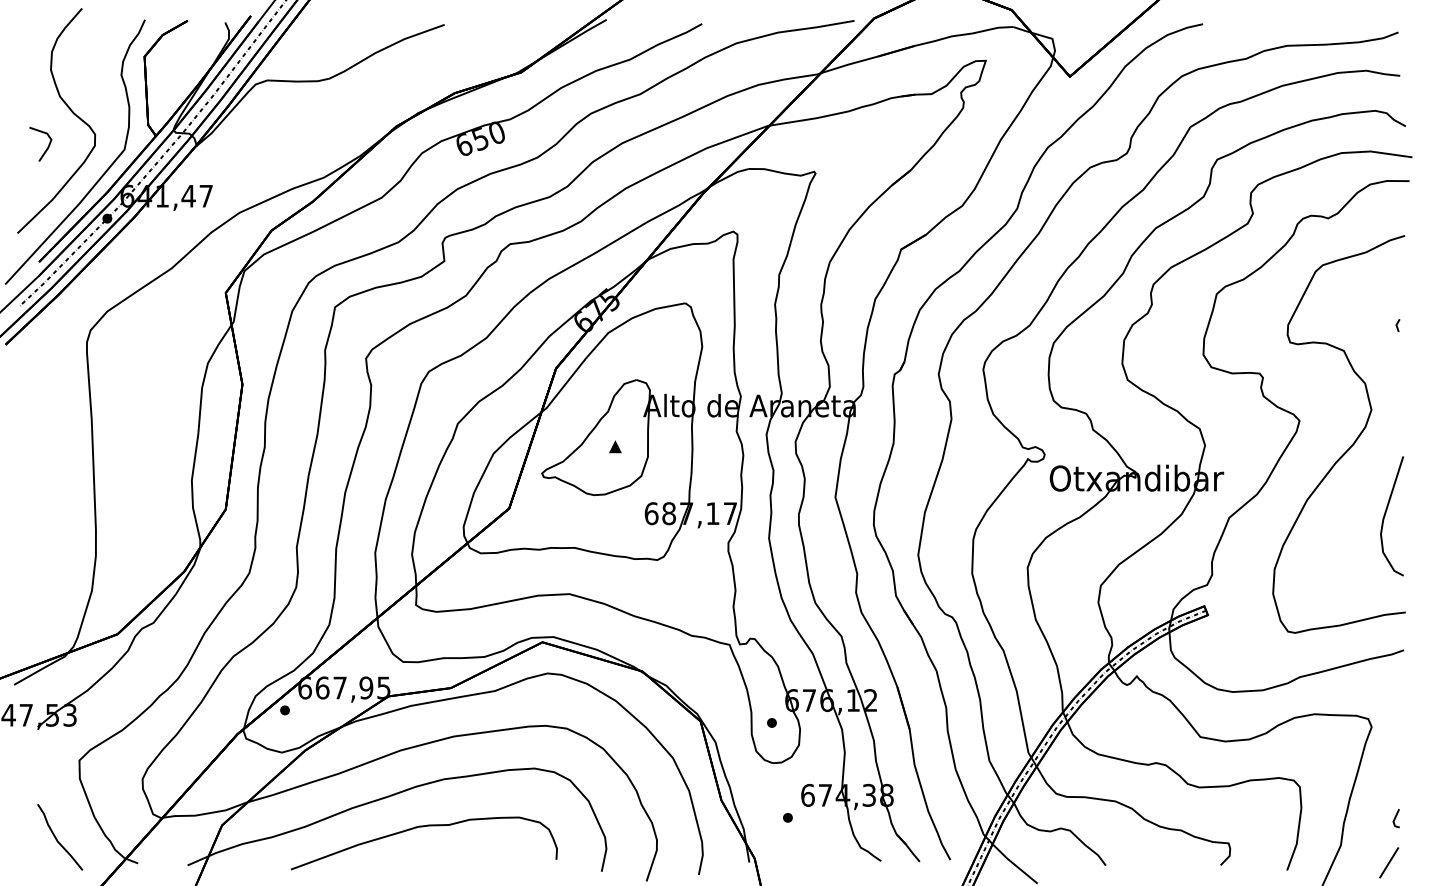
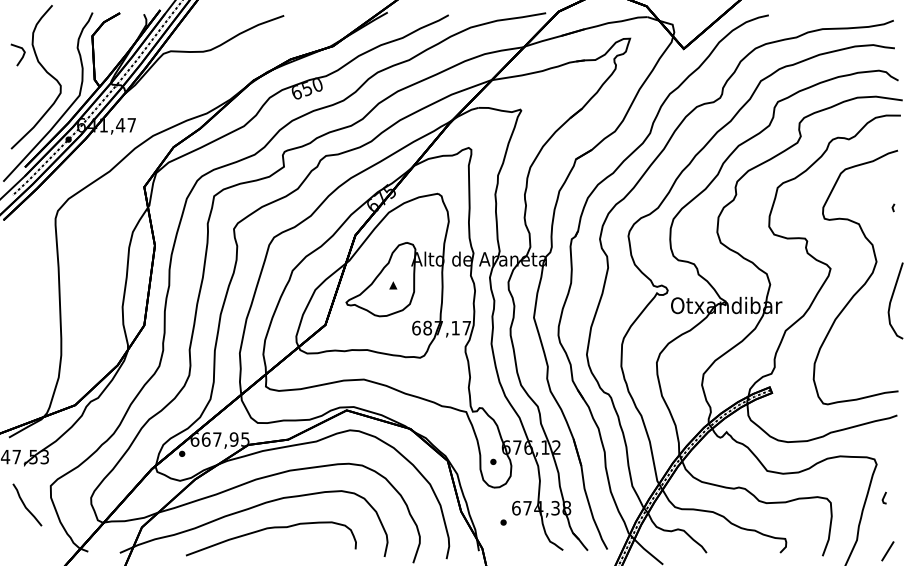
line: (46, 148) -> (21, 57), moved
curve: (1387, 514) -> (892, 299), moved
line: (1394, 817) -> (883, 497), moved
curve: (57, 836) -> (25, 504), moved

